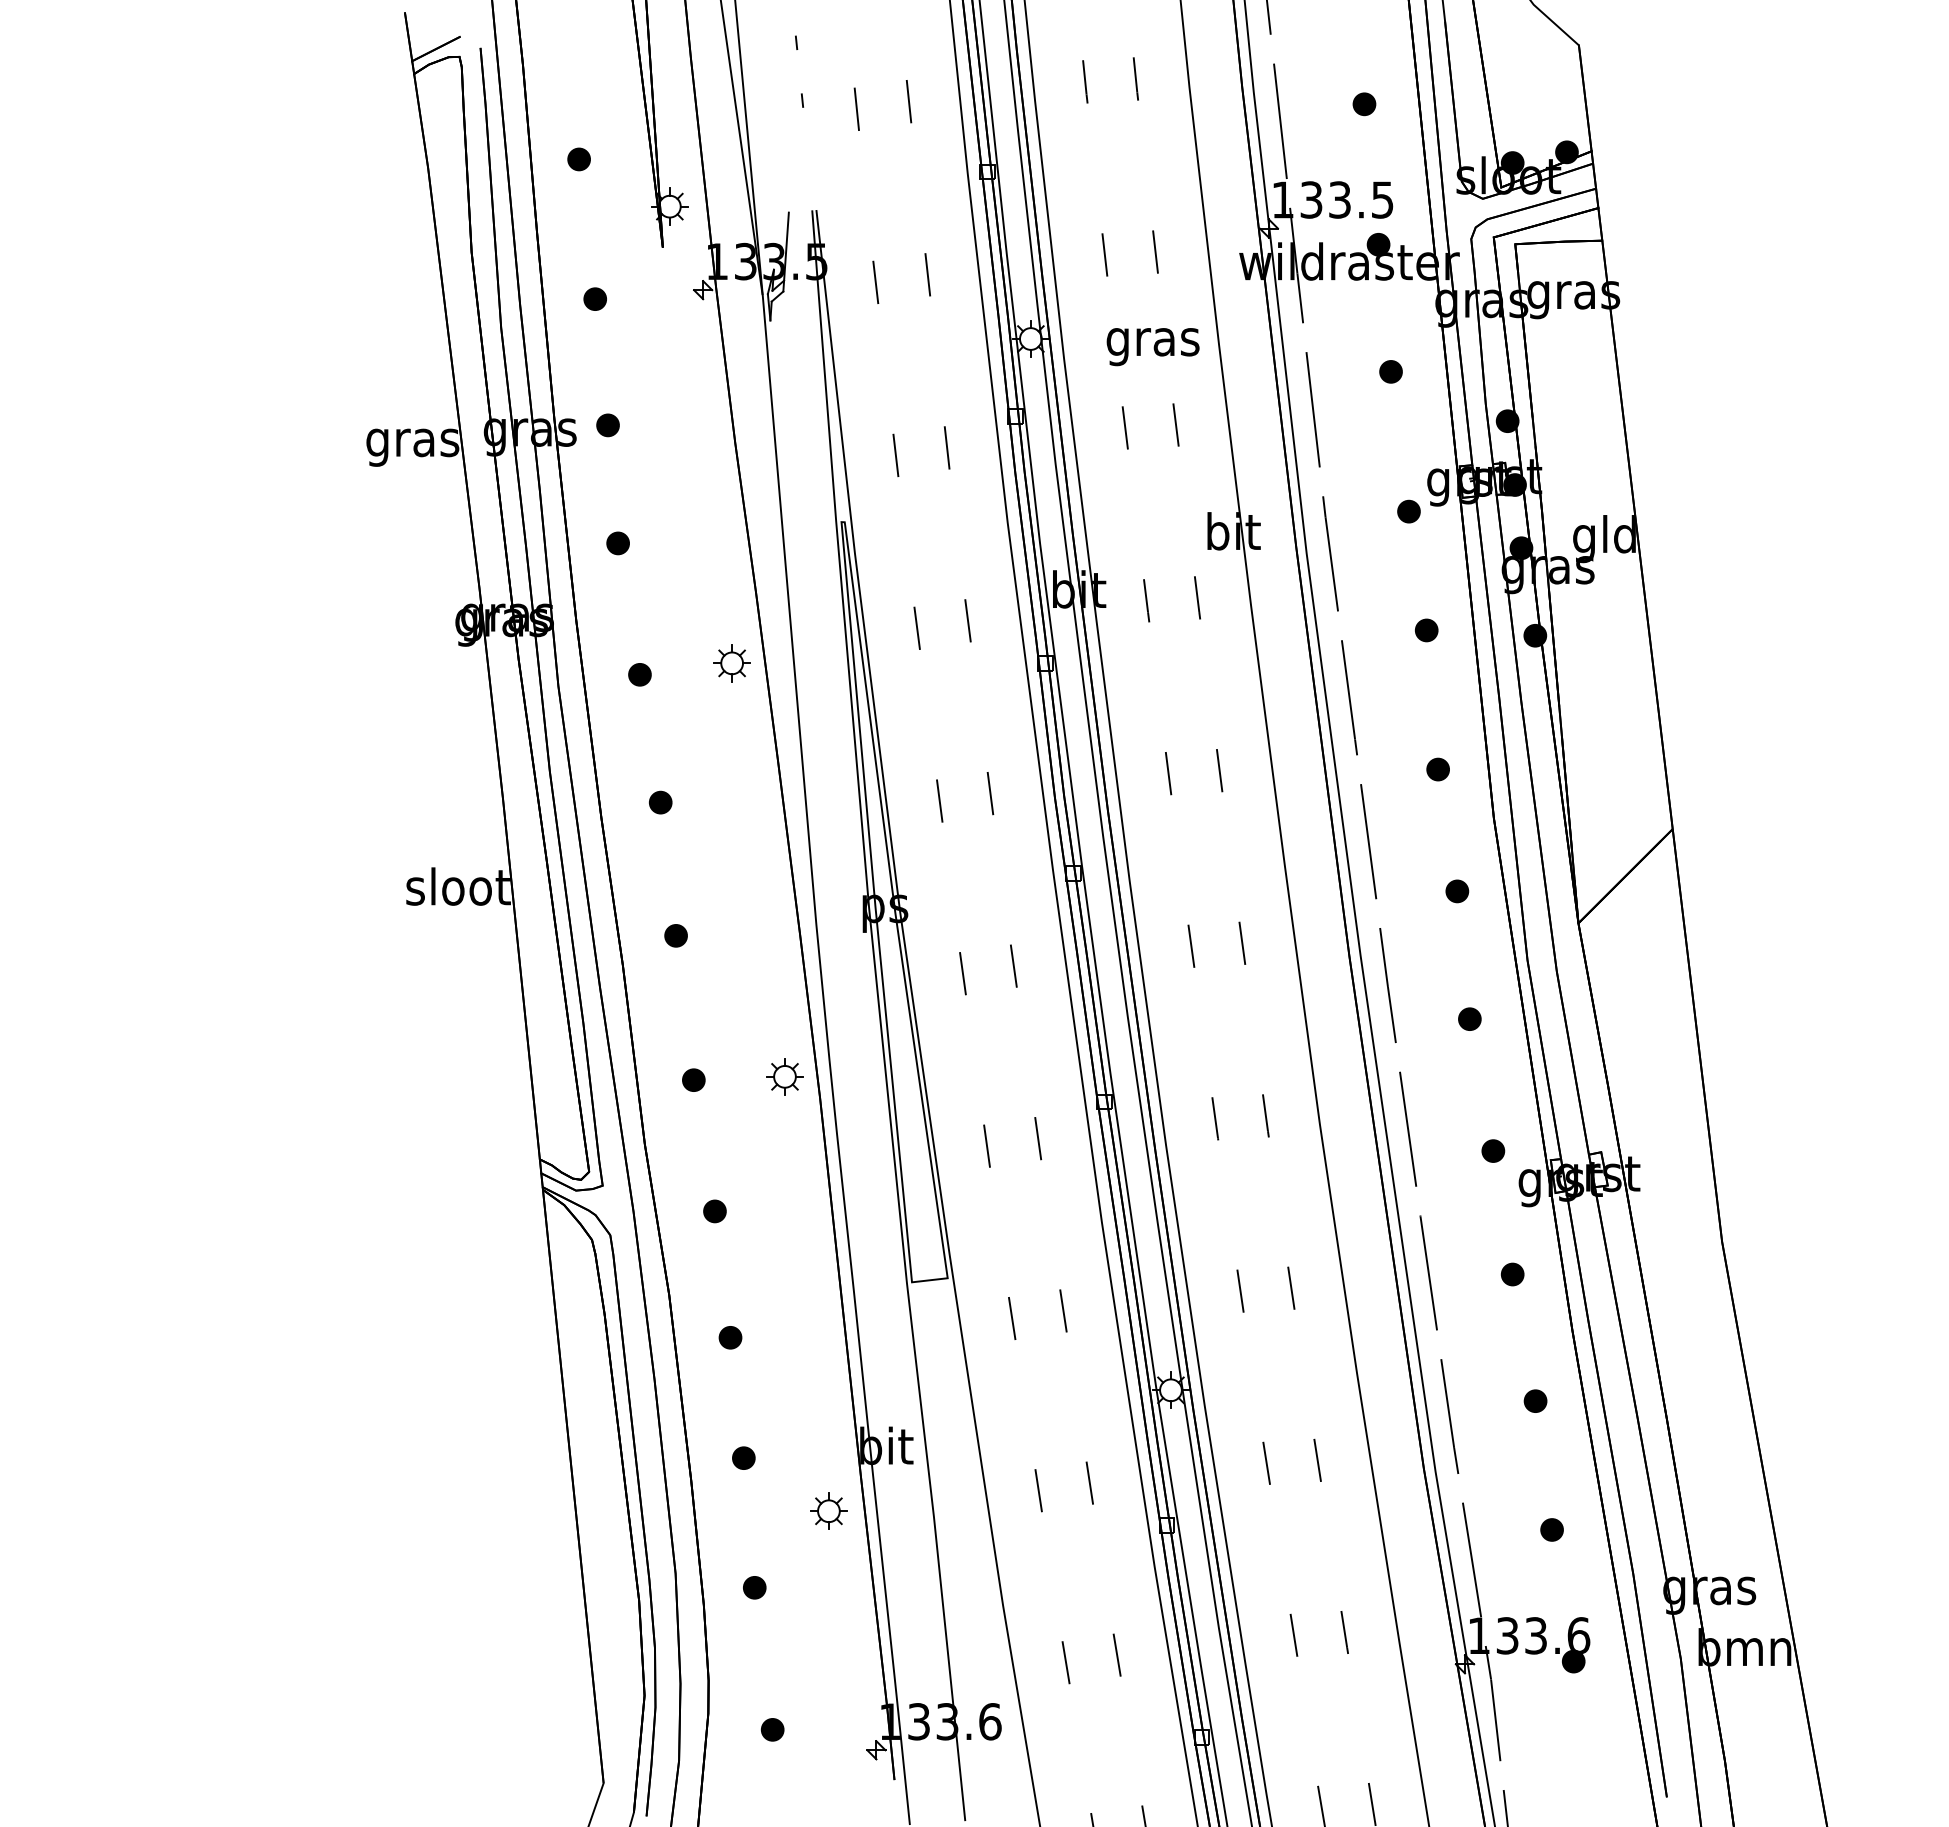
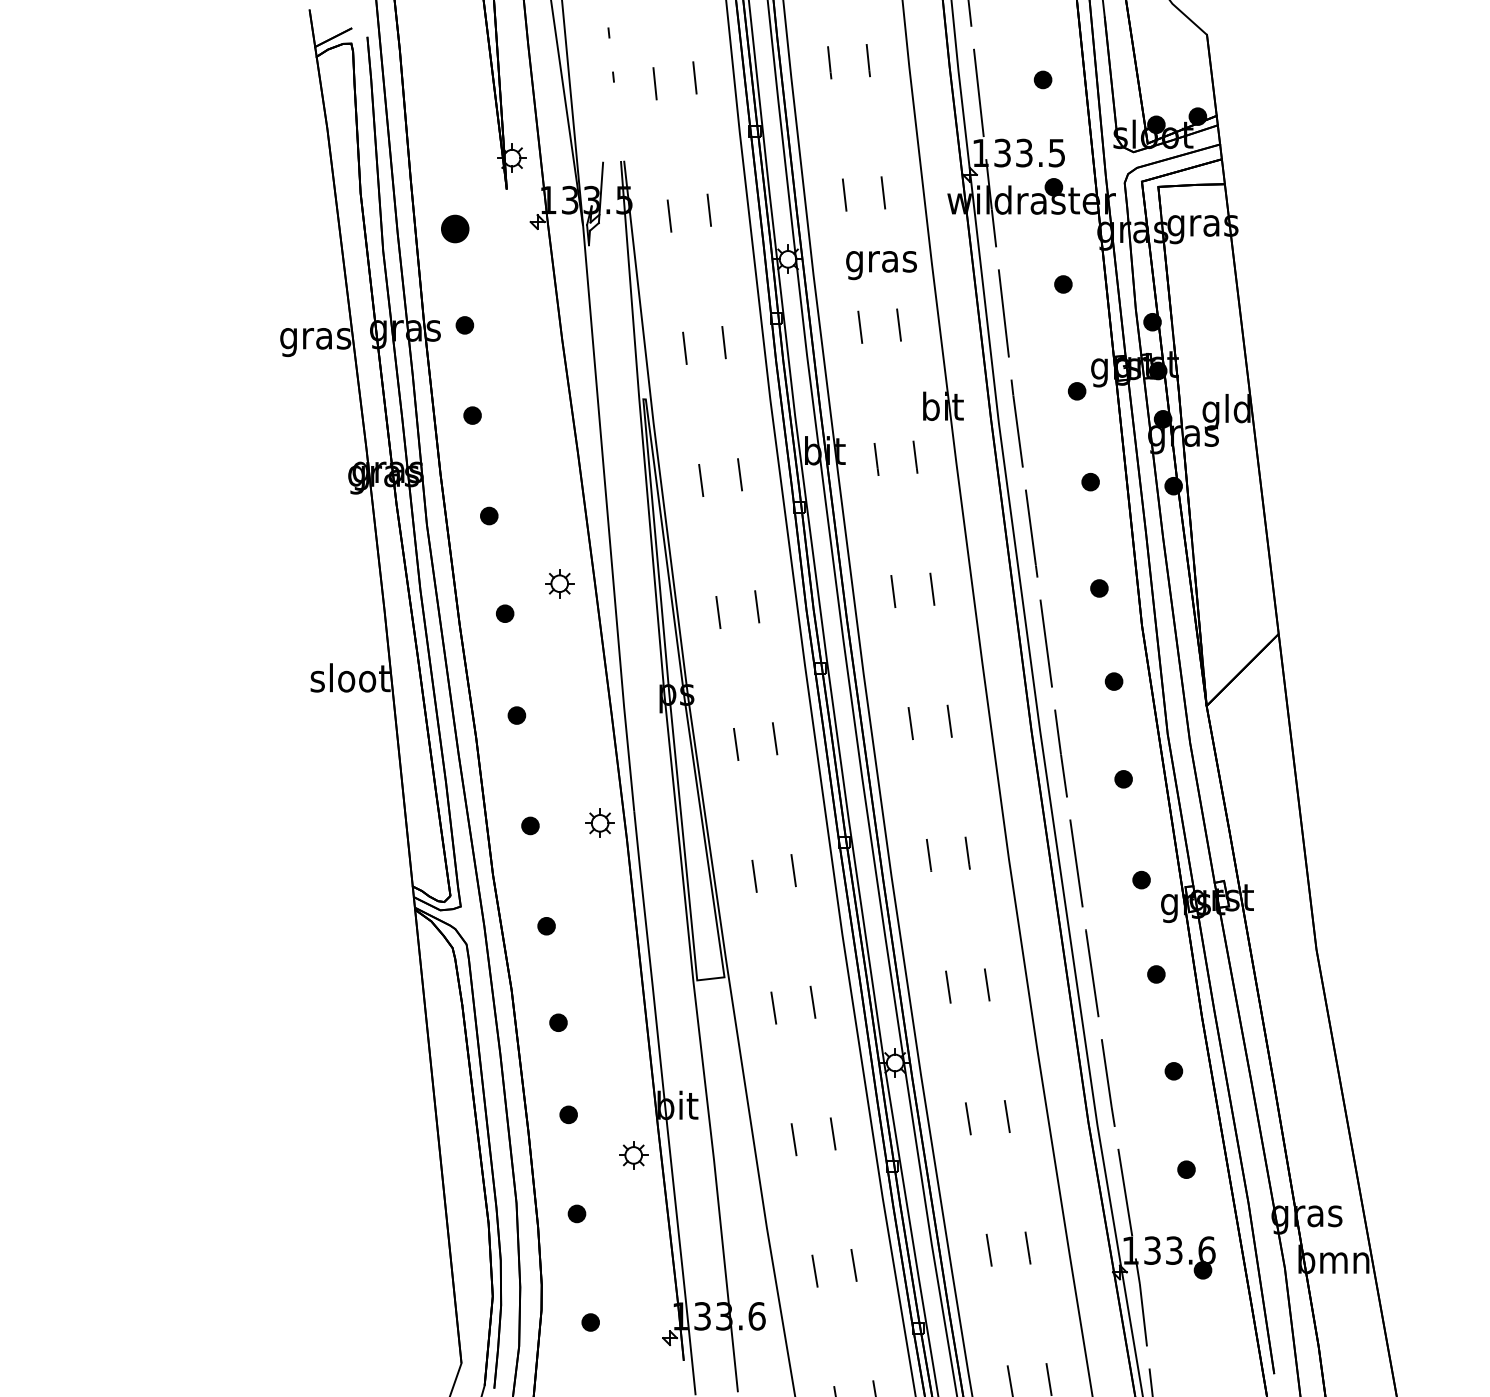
part: (578, 159) -> (442, 122), removed
part: (594, 298) -> (454, 228), size x1.6
part: (731, 663) -> (559, 583), moved

